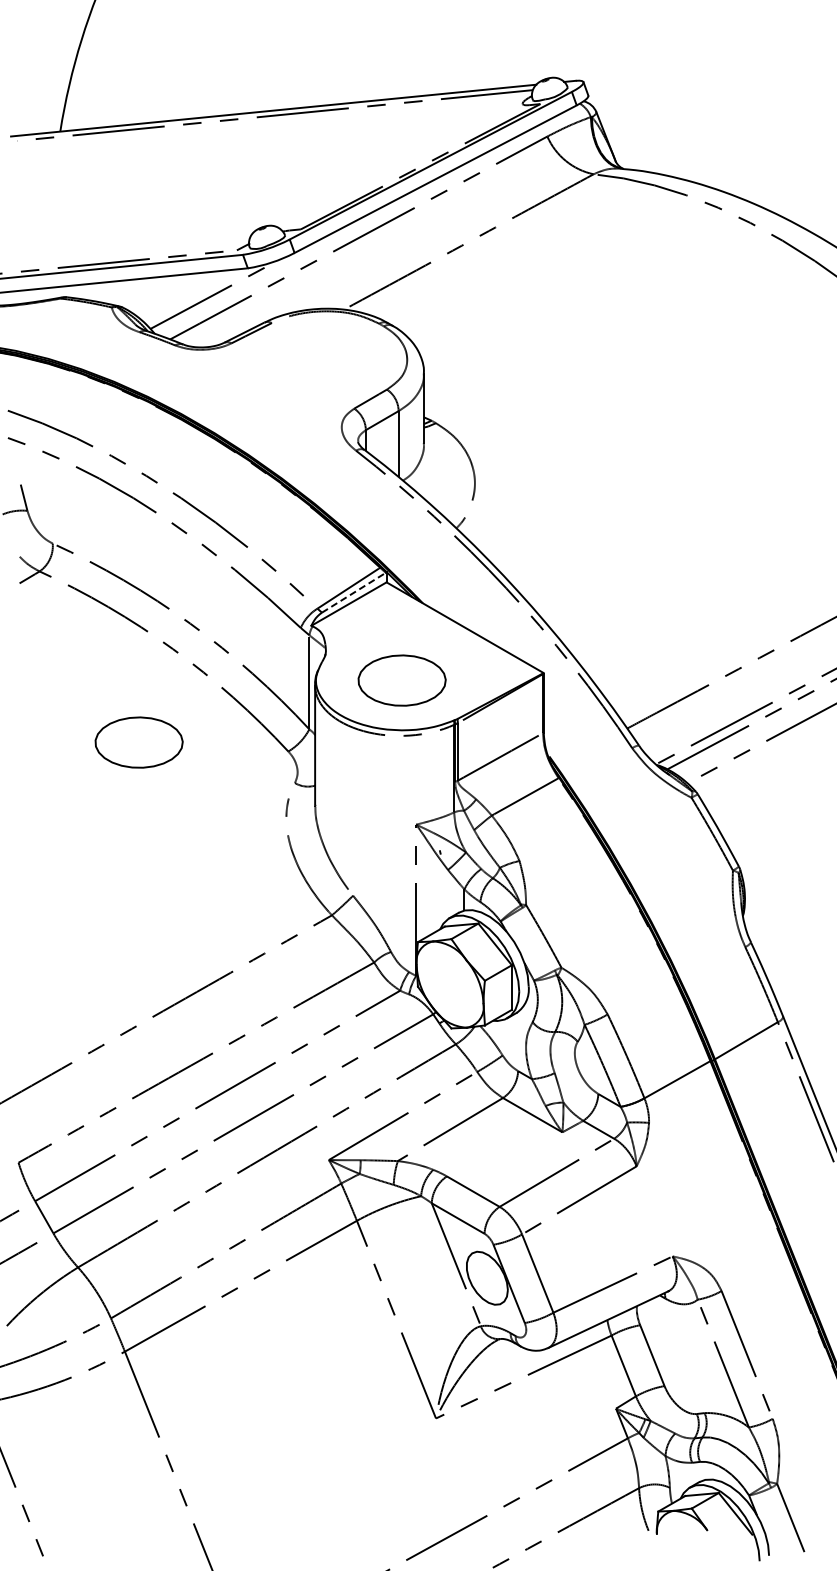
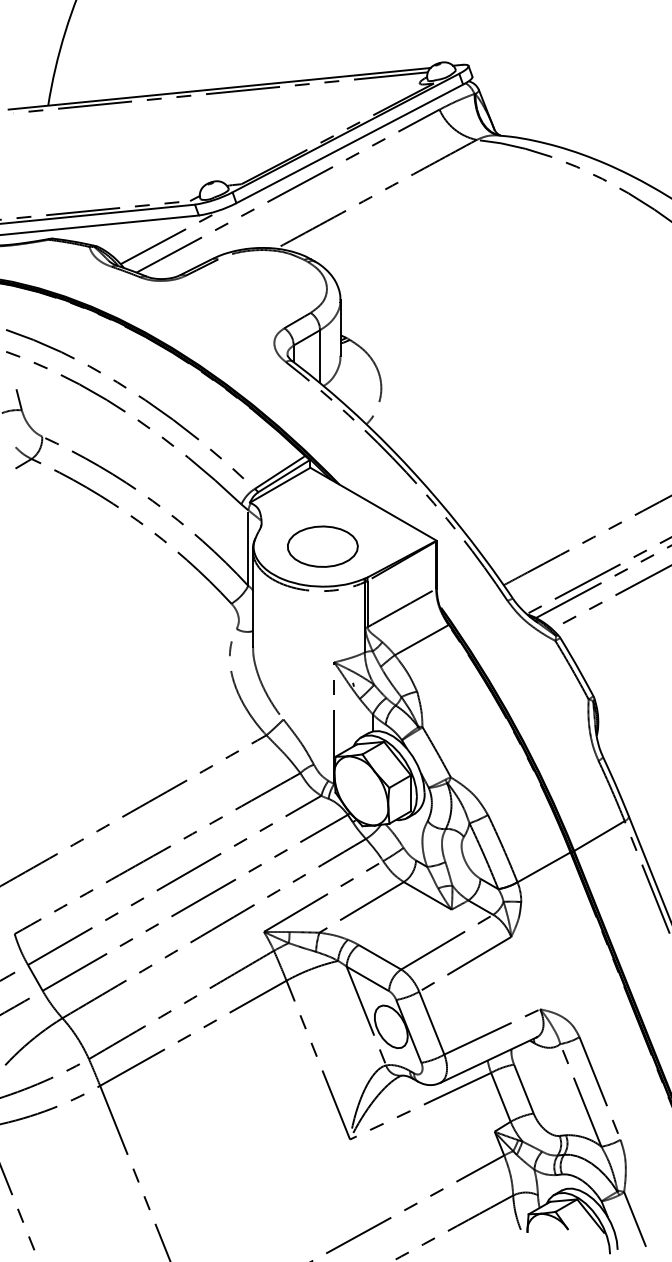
line: (353, 592) -> (283, 475), dashed -> solid
part: (138, 742) -> (111, 596), removed

